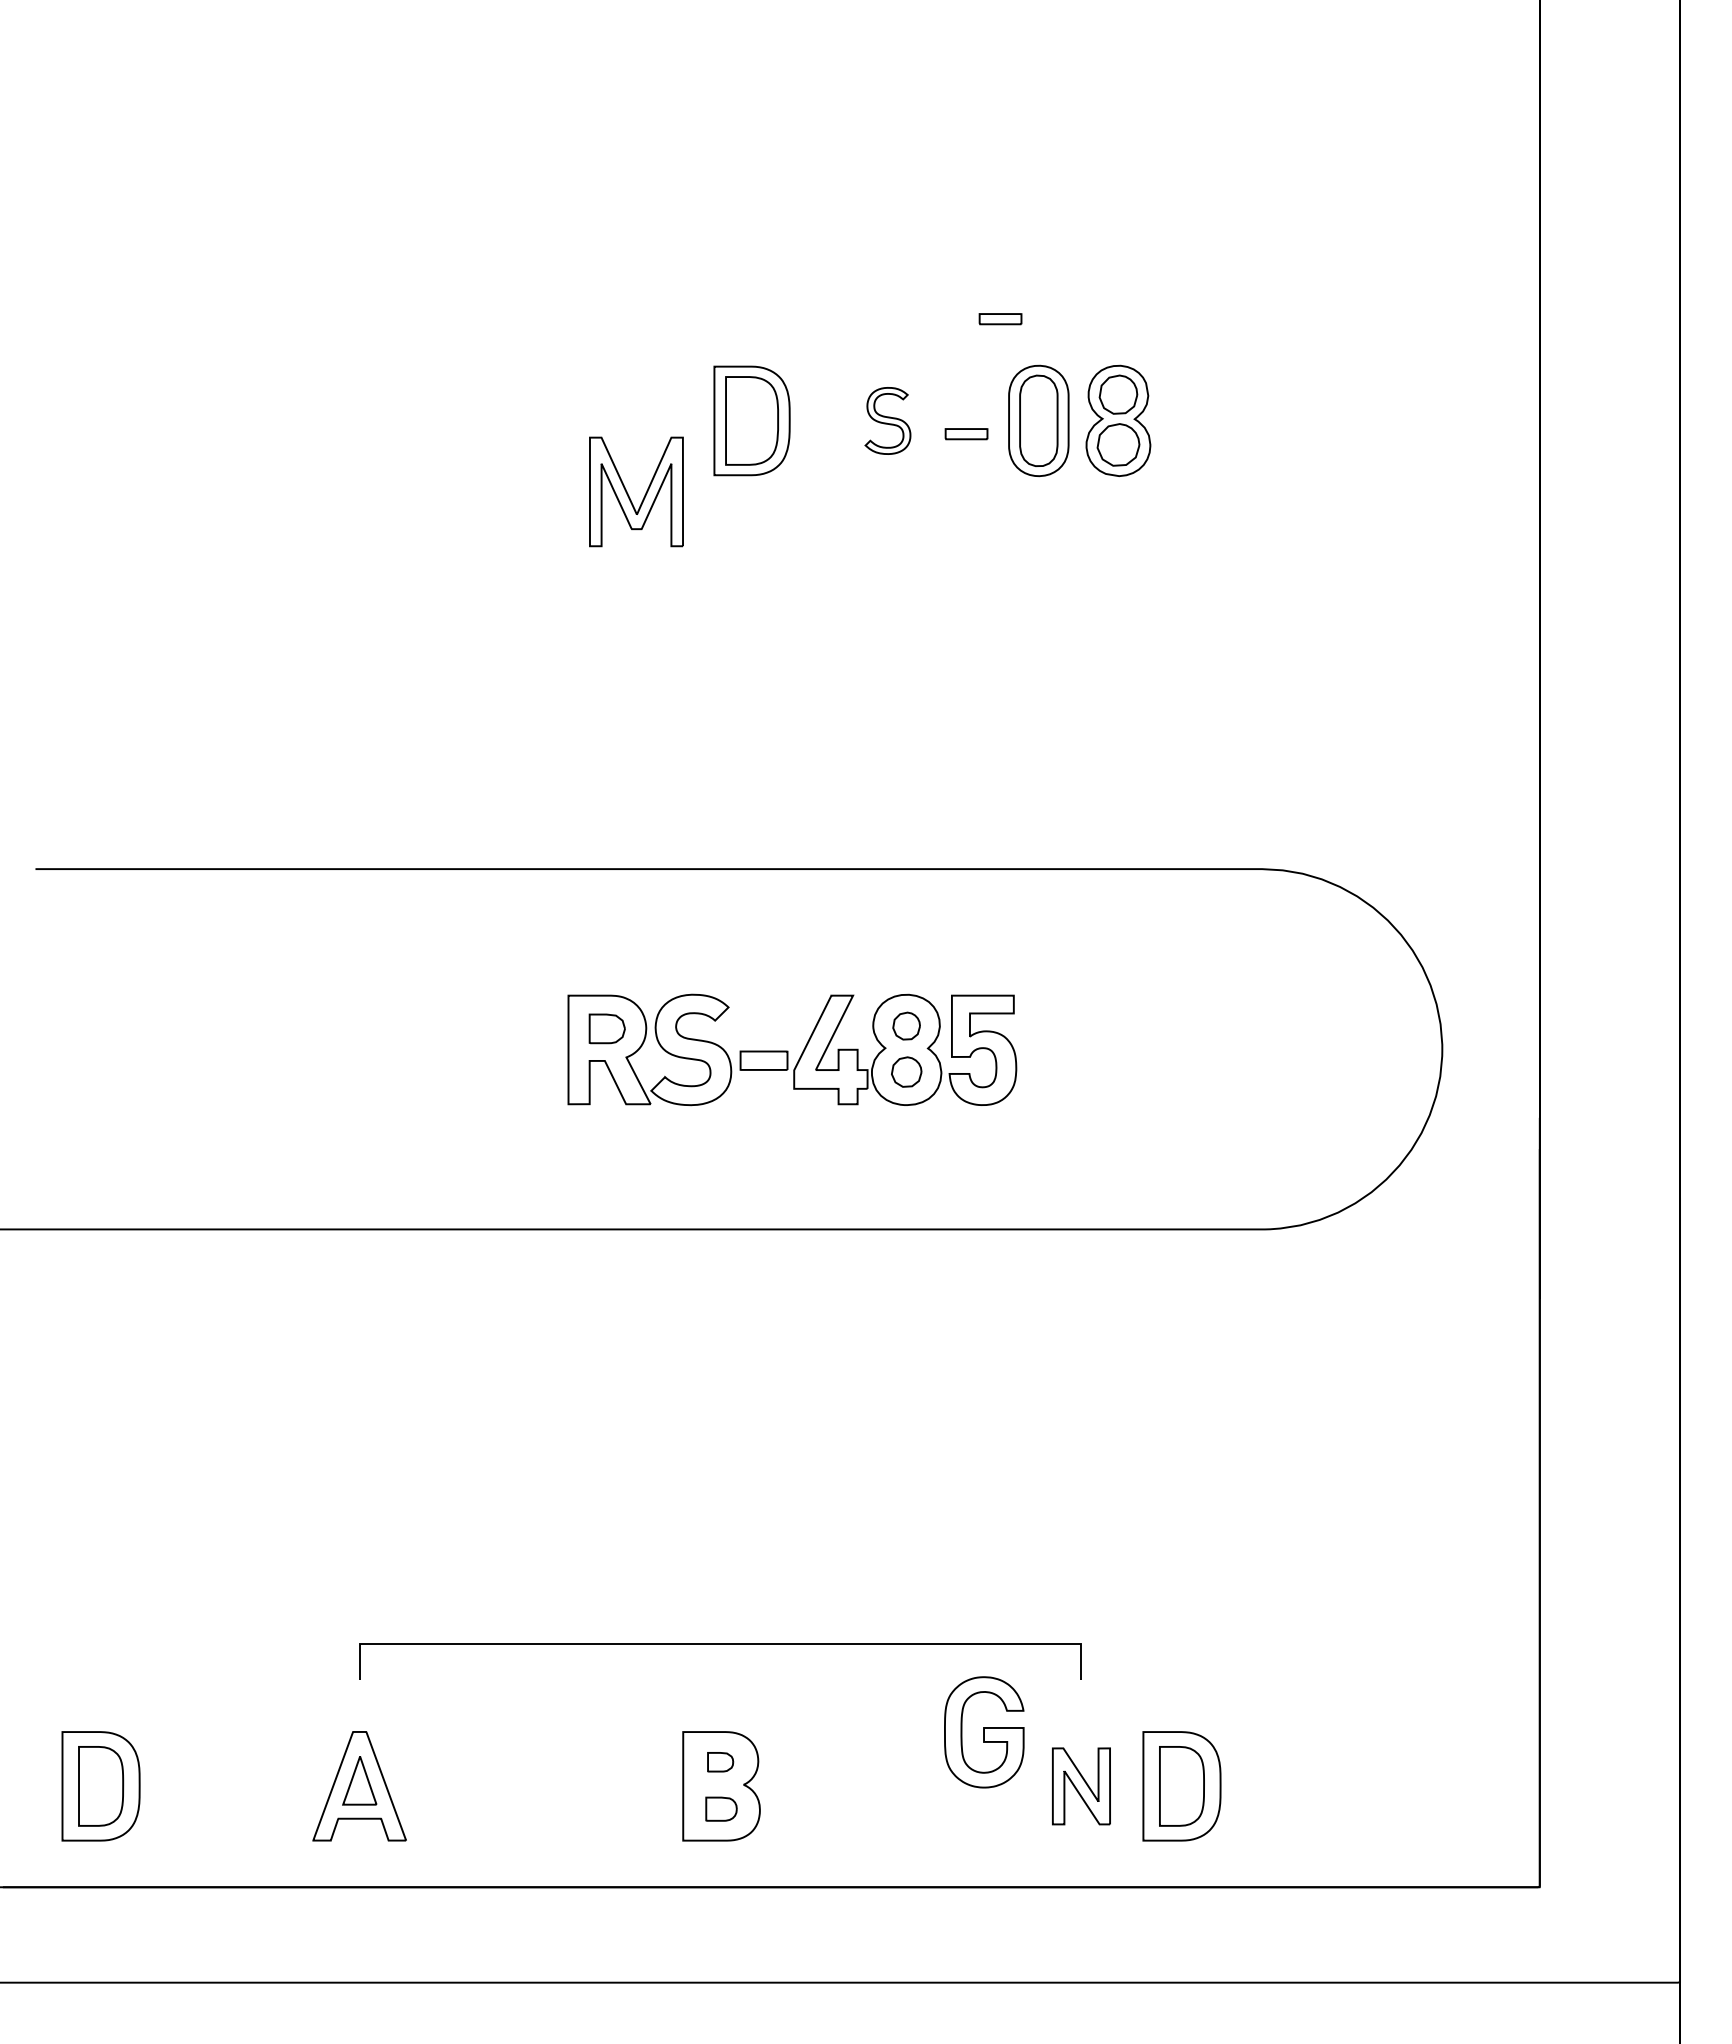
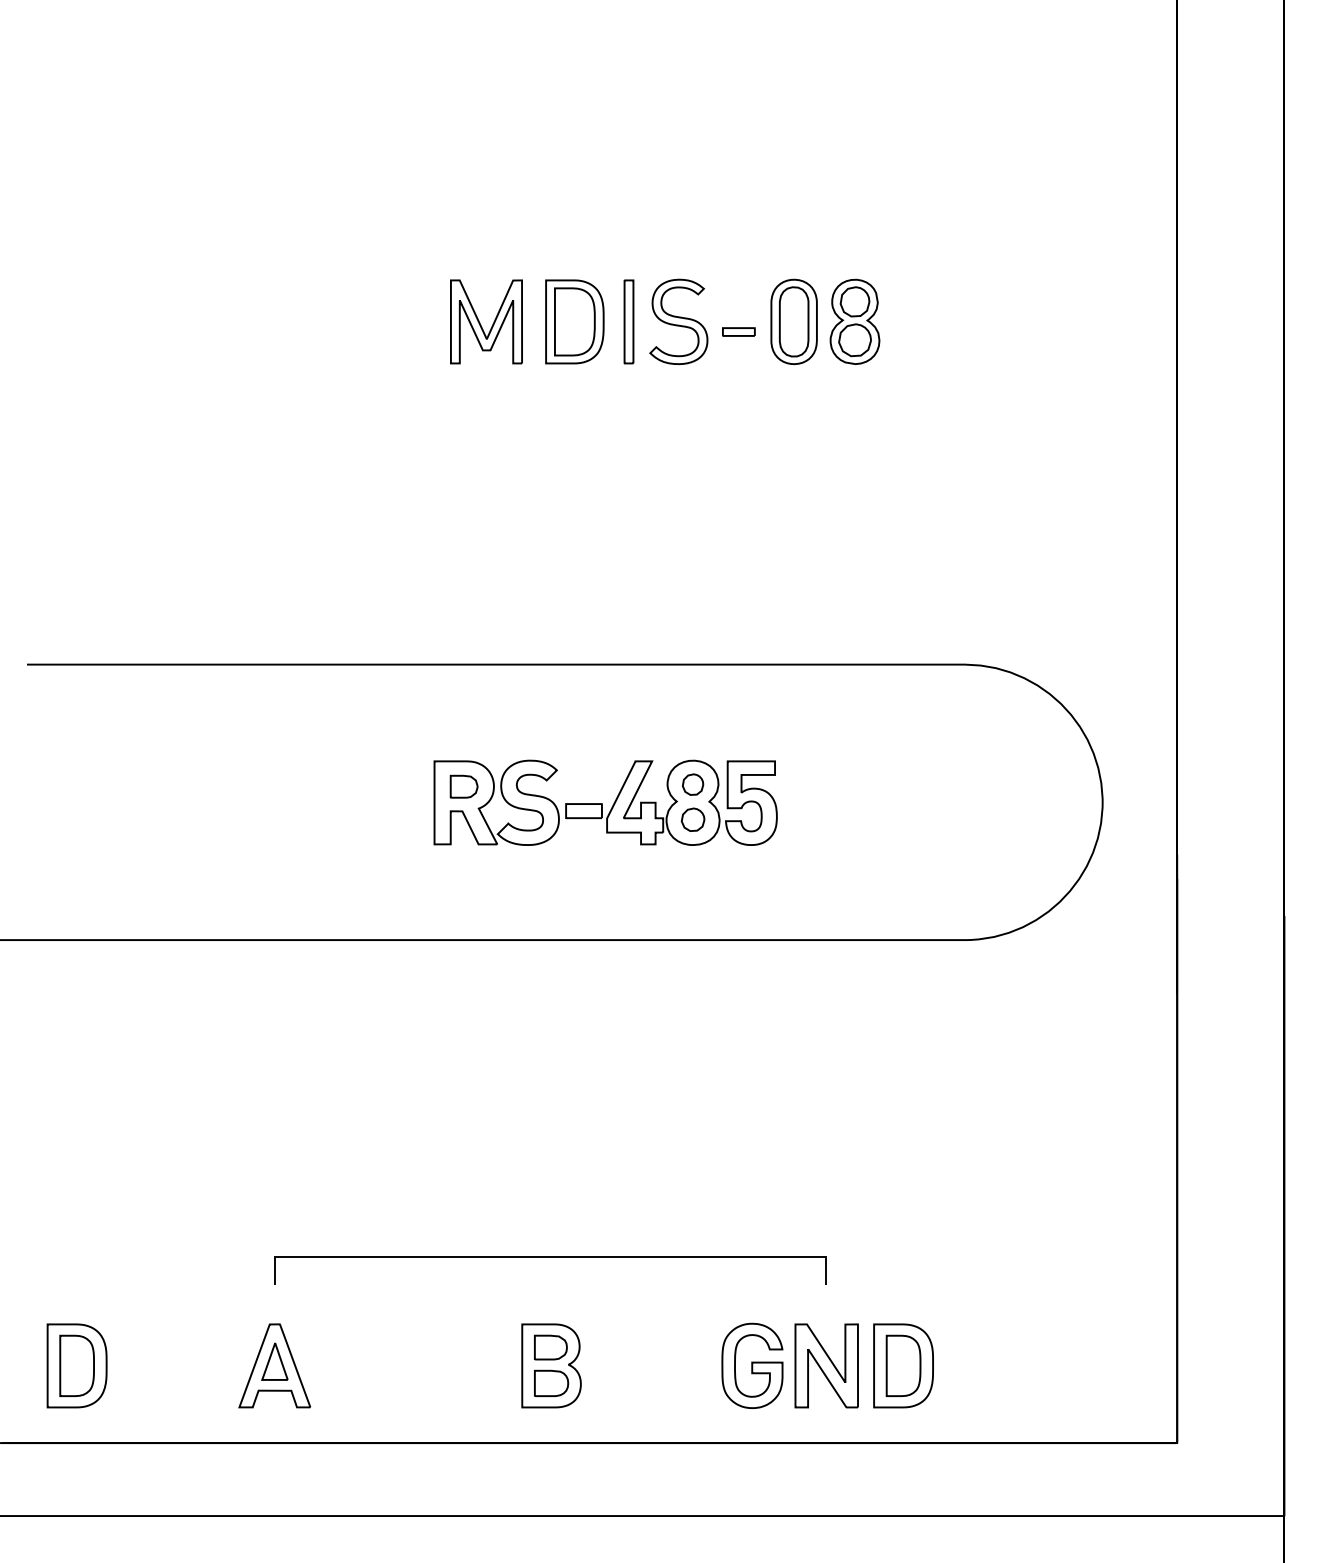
part: (1000, 319) -> (764, 244), removed
part: (822, 420) -> (628, 321), added
part: (887, 420) -> (678, 321), size x1.67
part: (629, 495) -> (481, 324), moved
part: (984, 1732) -> (752, 1366), moved
part: (720, 1761) -> (550, 1346), size x1.67
part: (1081, 1786) -> (826, 1366), size x1.43
part: (721, 1808) -> (551, 1382), size x1.43

